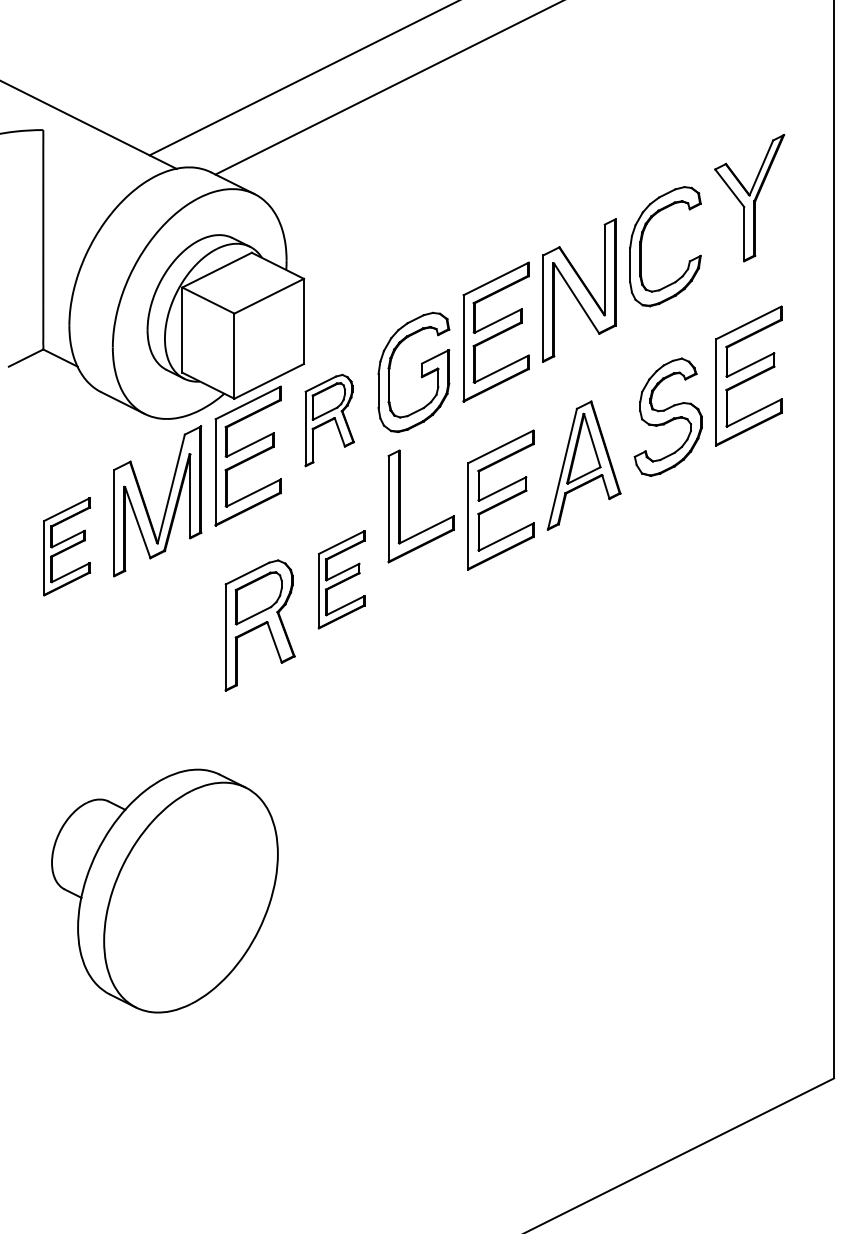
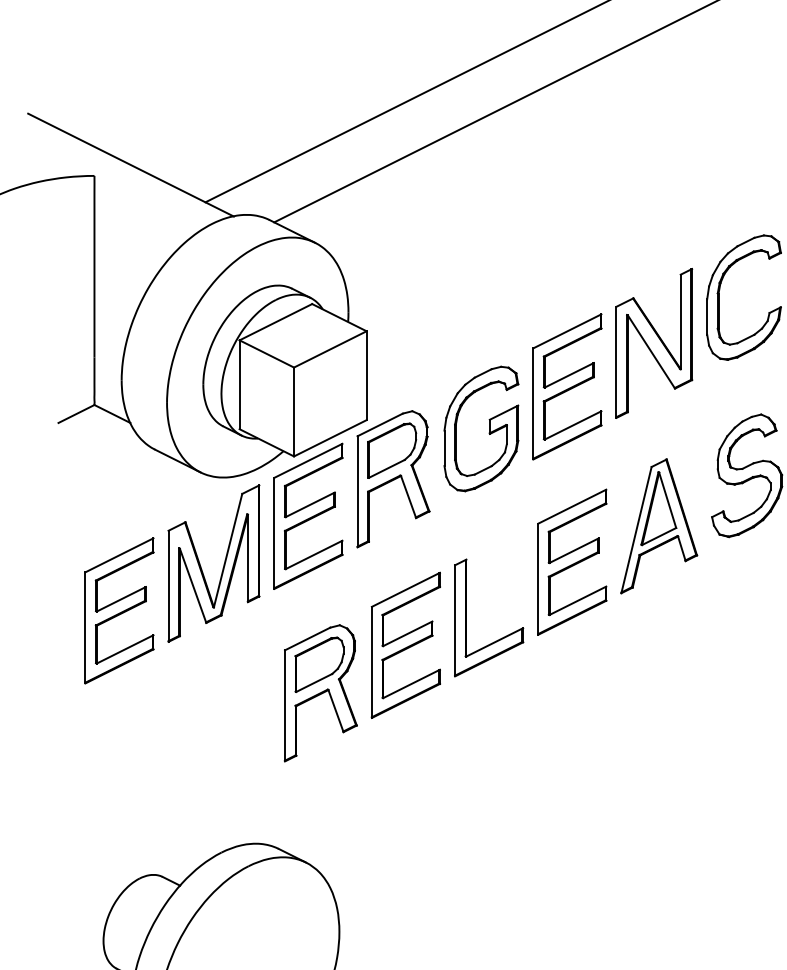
part: (329, 420) -> (393, 479), size x1.43
part: (400, 506) -> (467, 618), moved
part: (66, 546) -> (118, 610), size x1.43
part: (341, 579) -> (405, 645), size x1.43

